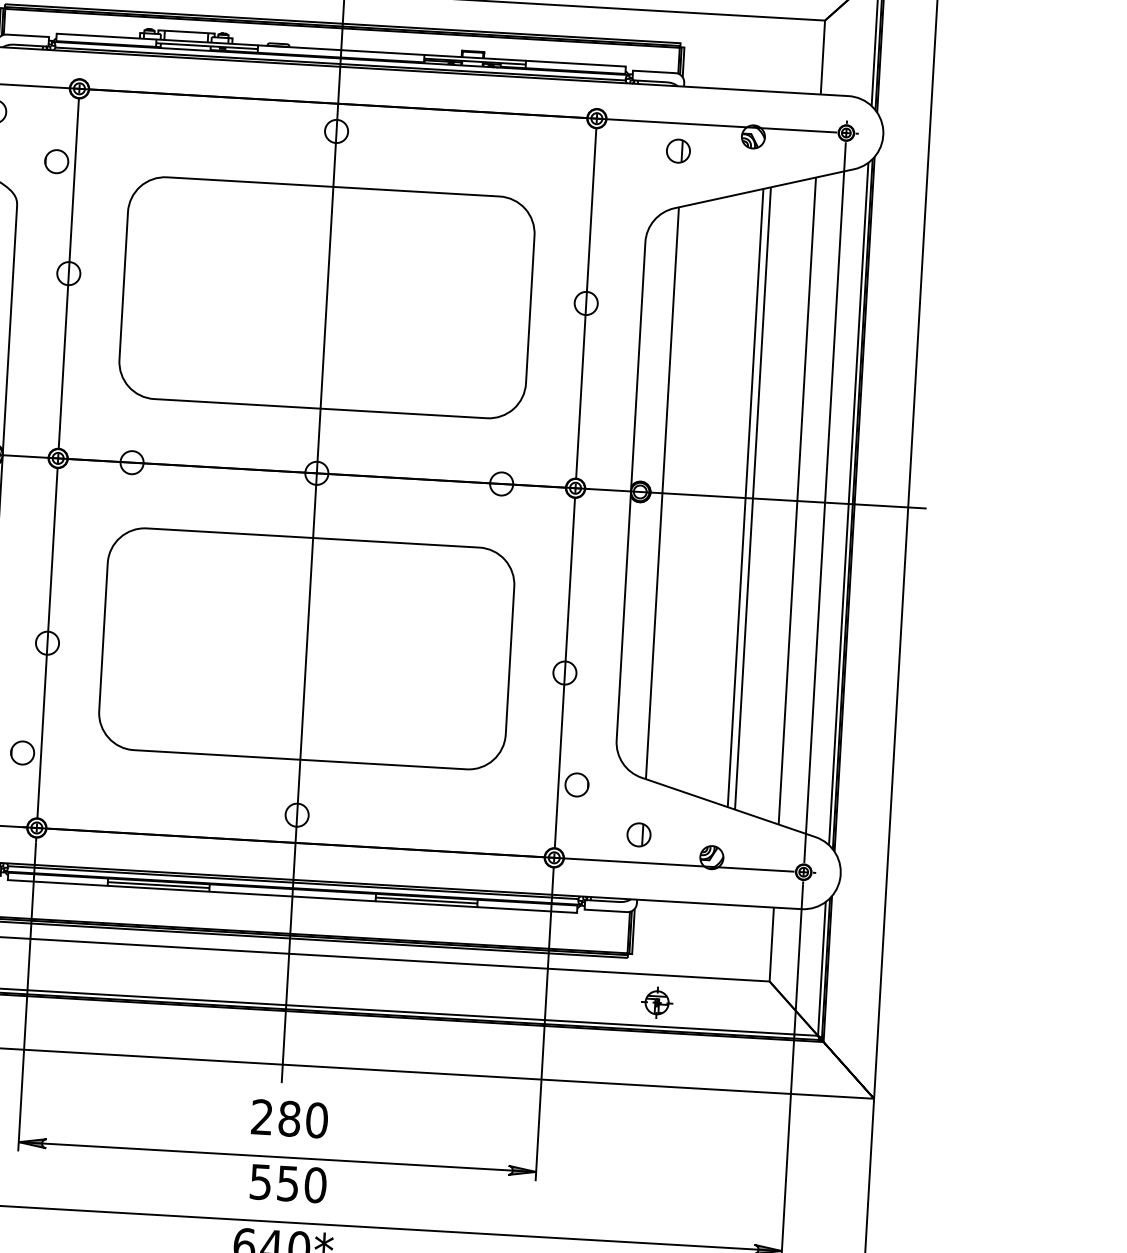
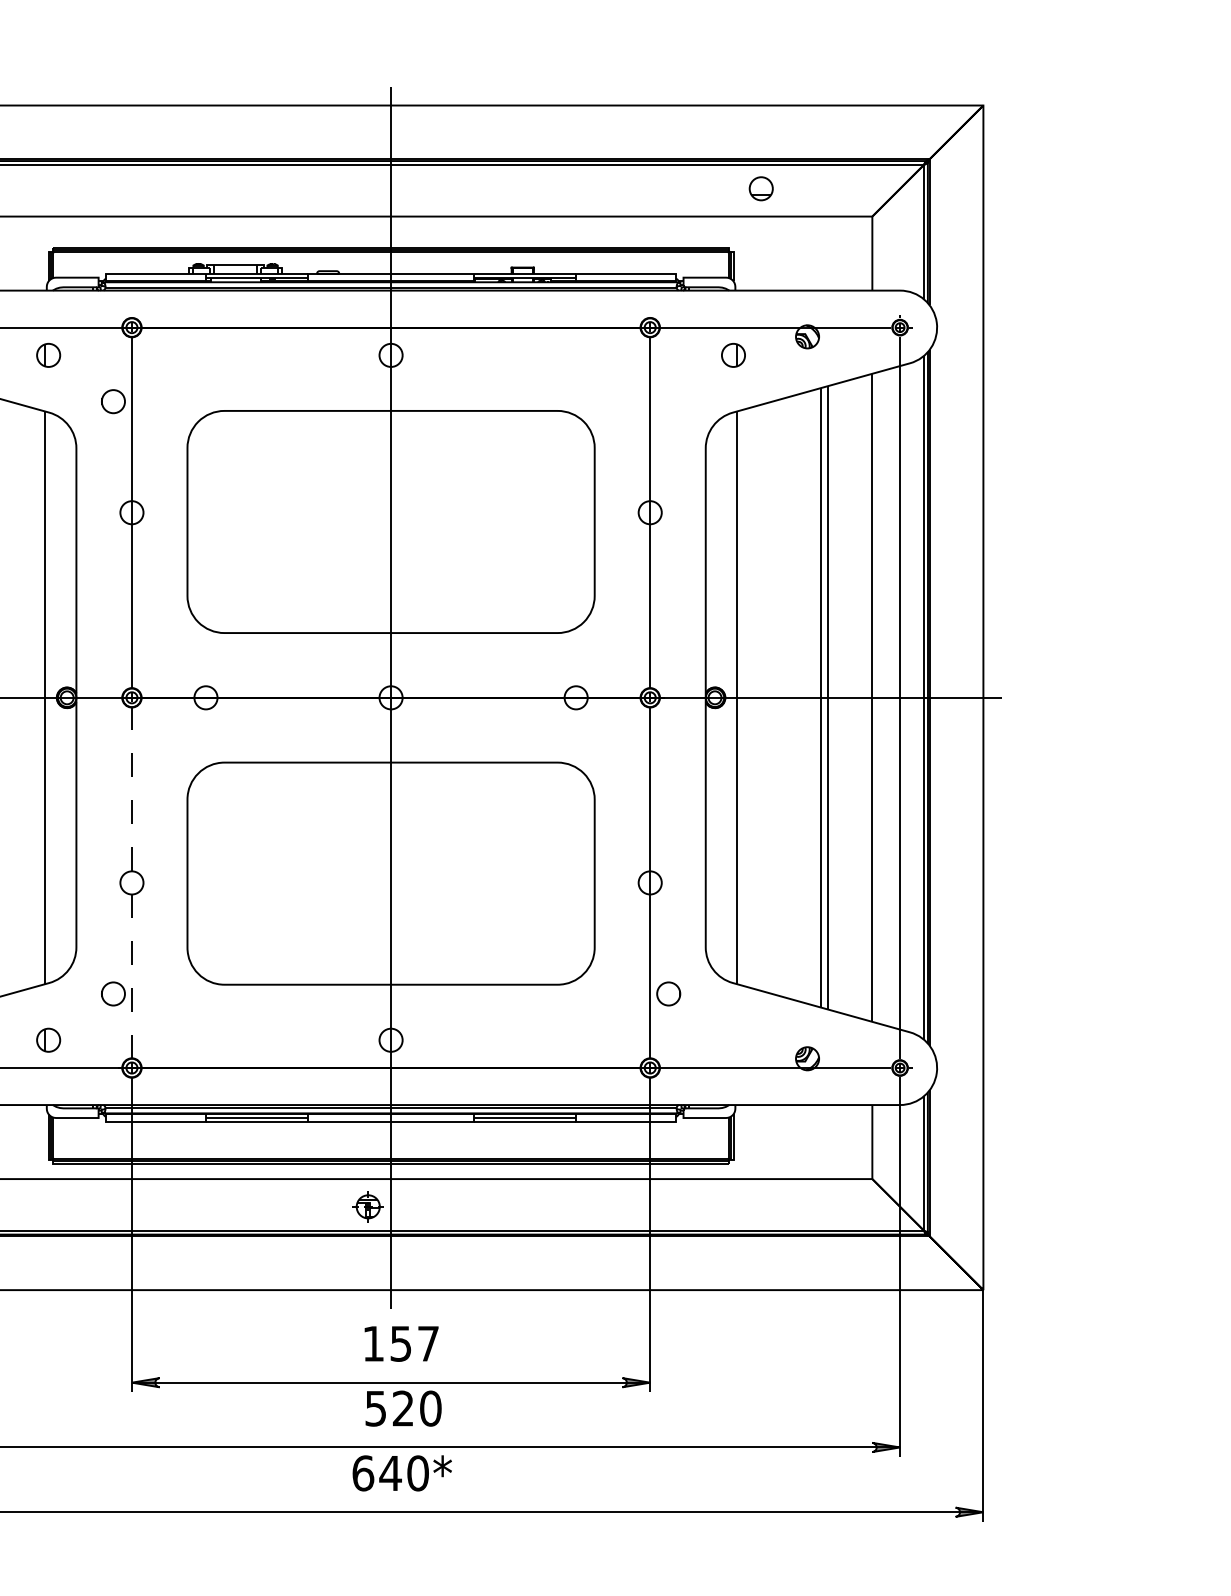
line: (47, 642) -> (131, 882), solid -> dashed
part: (639, 834) -> (733, 1039), removed
part: (656, 1002) -> (367, 1206), moved
text: (290, 1118) -> (401, 1343), 280 -> 157
text: (288, 1183) -> (403, 1408), 550 -> 520

